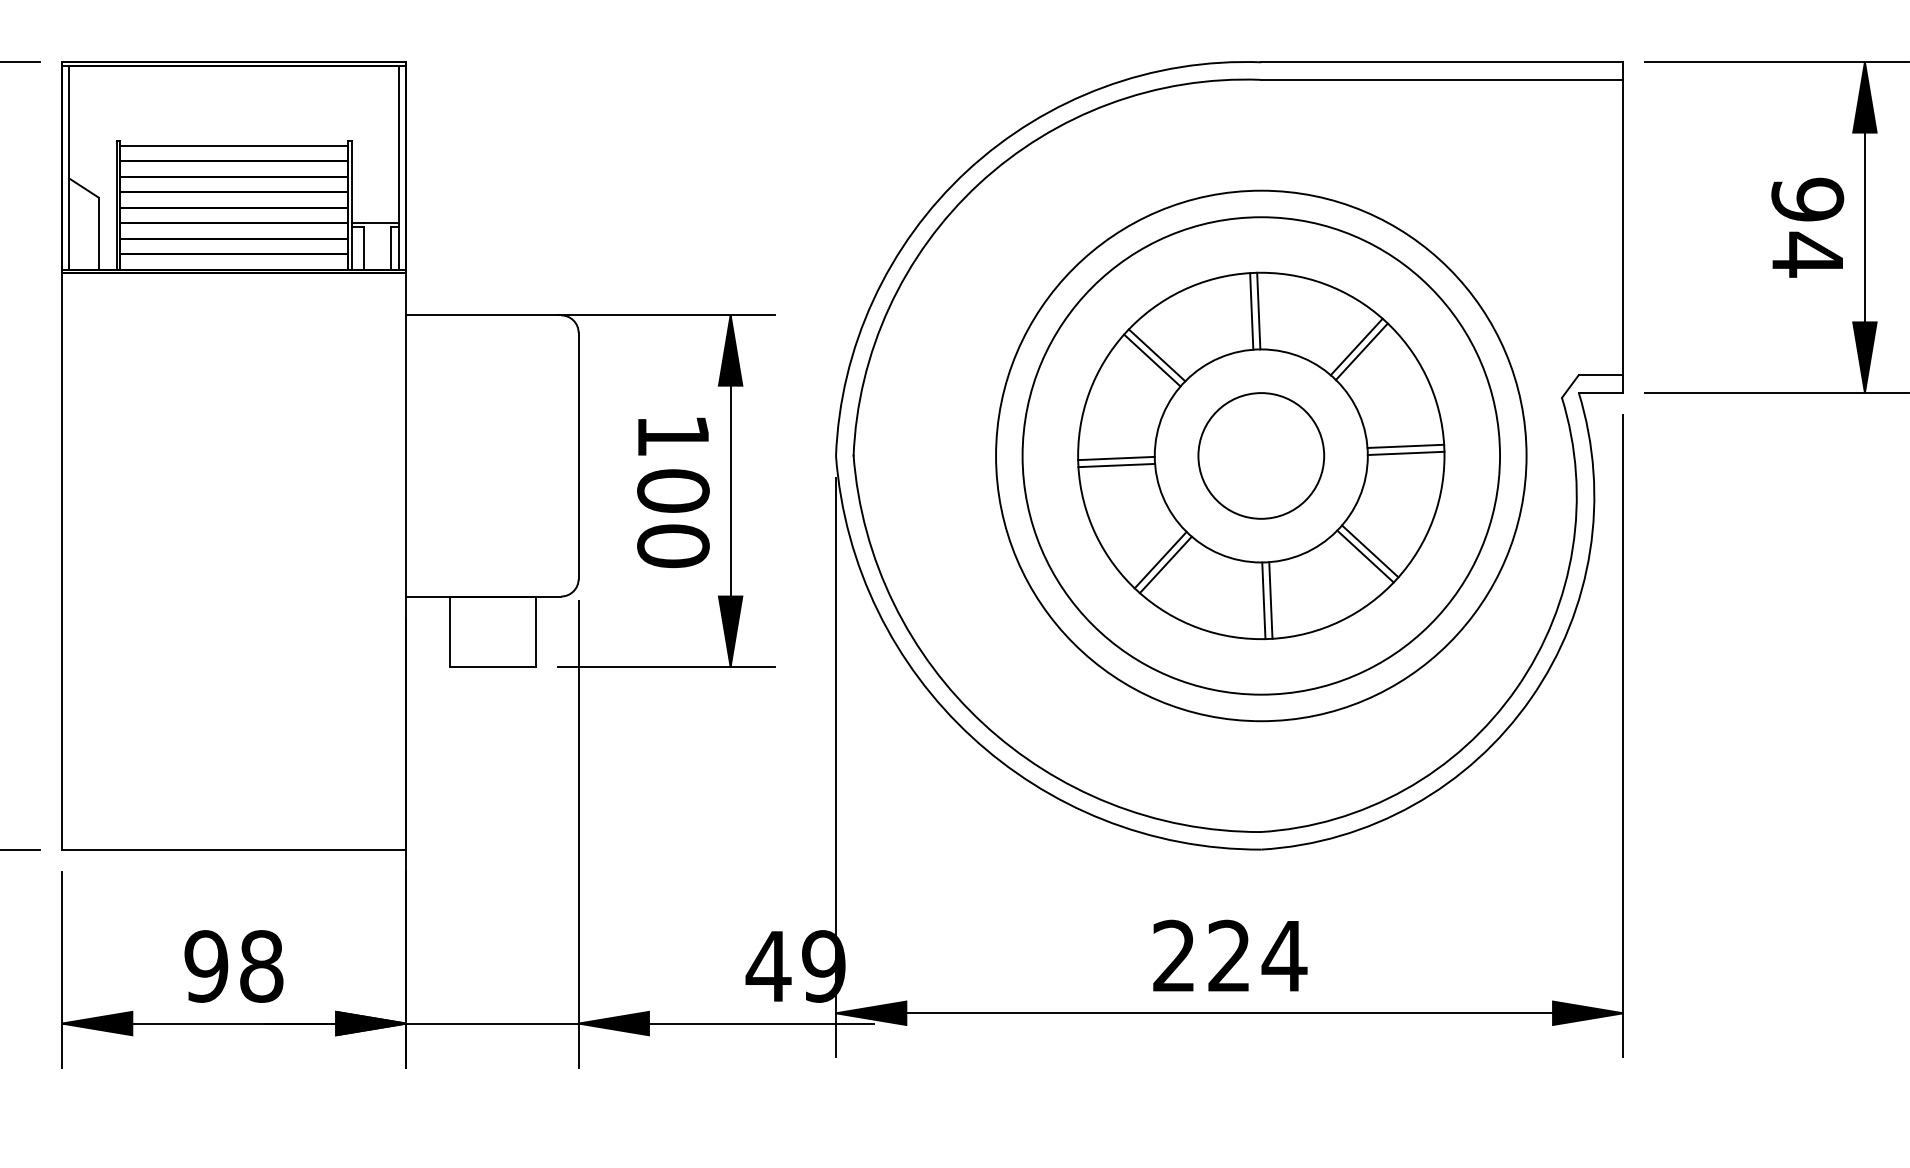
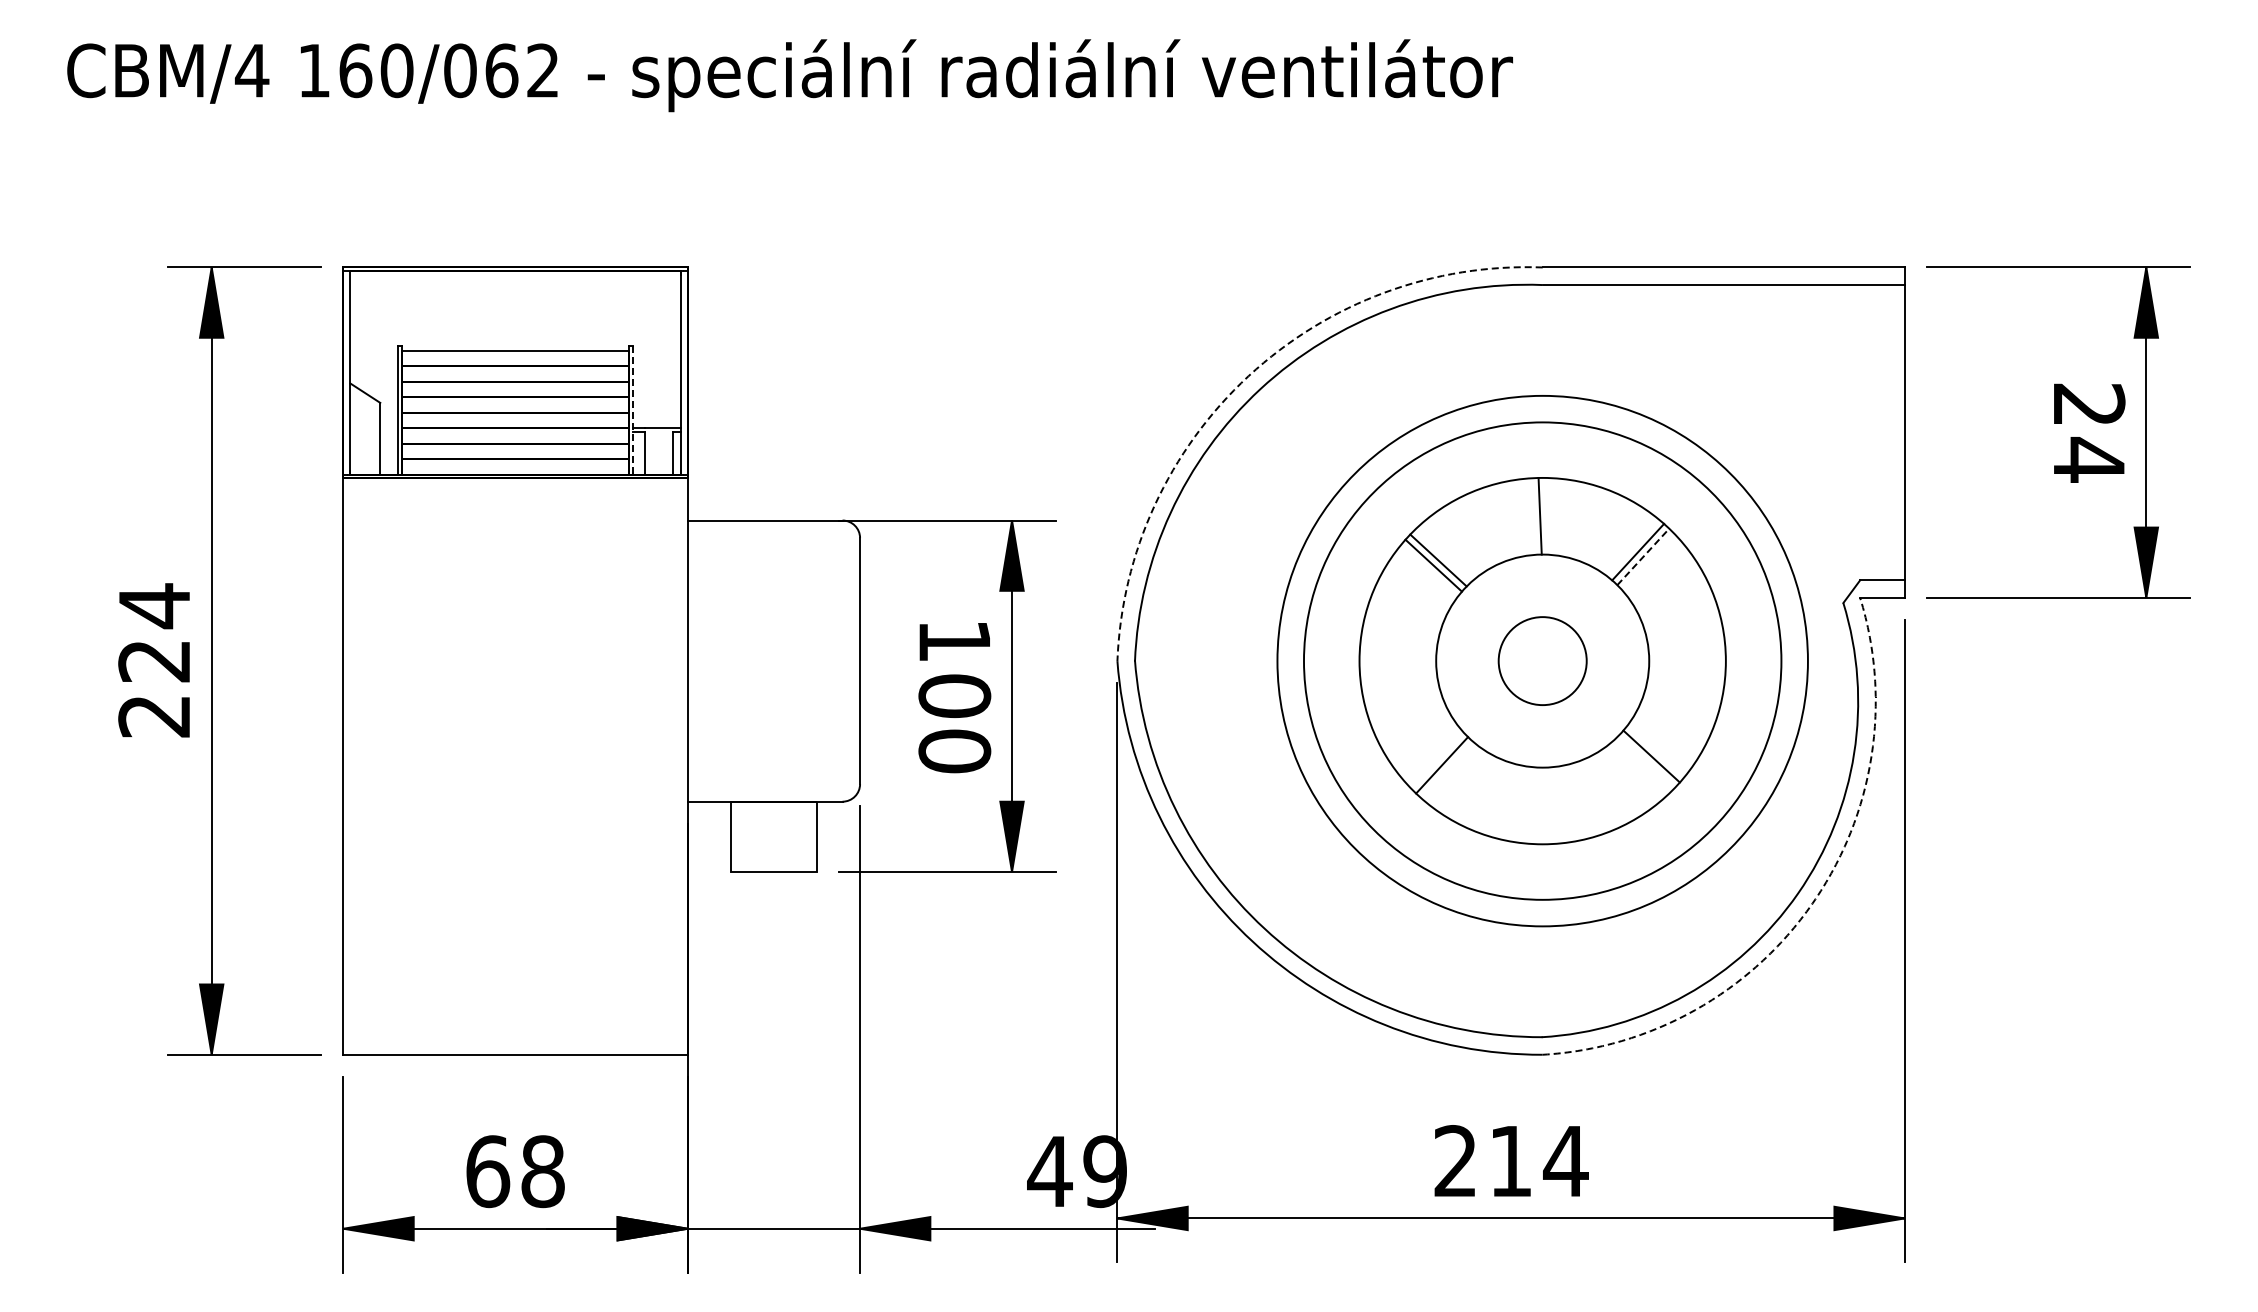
arc: (967, 171) -> (1248, 376), solid -> dashed
text: (1807, 199) -> (2088, 404), 94 -> 24
line: (352, 205) -> (633, 410), solid -> dashed
line: (1251, 311) -> (1532, 516), removed
line: (1362, 351) -> (1643, 556), solid -> dashed
line: (1405, 446) -> (1686, 651), removed
line: (1406, 453) -> (1687, 658), removed
circle: (1261, 456) -> (1542, 661), size x0.7
line: (1116, 458) -> (1397, 663), removed
line: (1116, 465) -> (1397, 670), removed
line: (1365, 556) -> (1646, 761), removed
line: (1166, 564) -> (1447, 769), removed
line: (1263, 600) -> (1544, 805), removed
line: (1270, 600) -> (1551, 805), removed
arc: (1531, 698) -> (1812, 903), solid -> dashed
text: (1228, 955) -> (1509, 1160), 224 -> 214
text: (207, 966) -> (488, 1171), 98 -> 68

